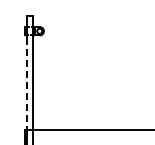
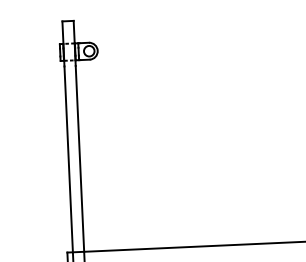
line: (27, 84) -> (69, 160), dashed -> solid

